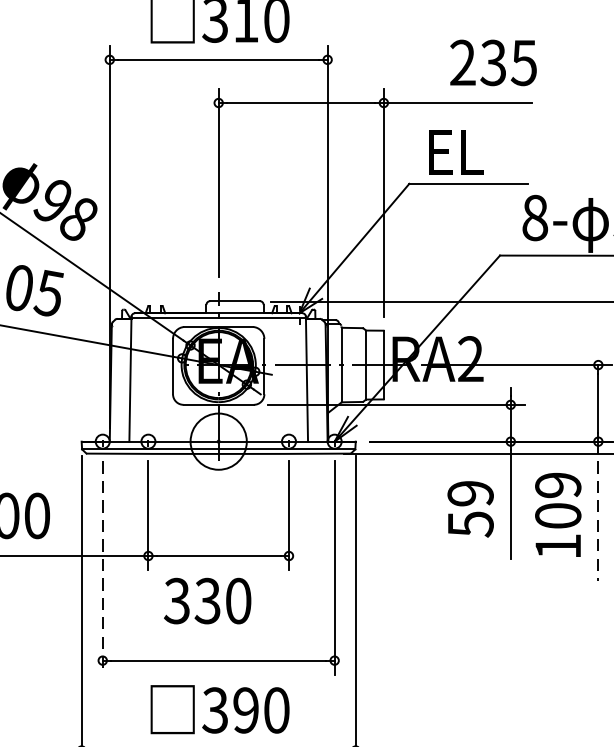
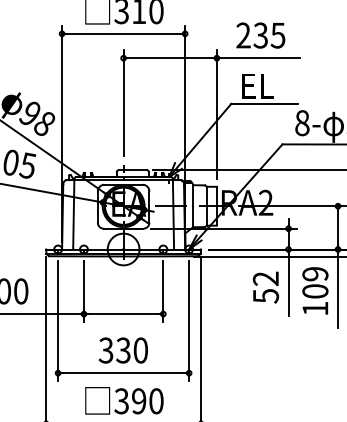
text: (492, 62) -> (260, 35), moved
text: (471, 493) -> (266, 278), 59 -> 52
line: (599, 512) -> (338, 289), dashed -> solid
line: (103, 569) -> (58, 321), dashed -> solid
text: (206, 601) -> (122, 350), moved

